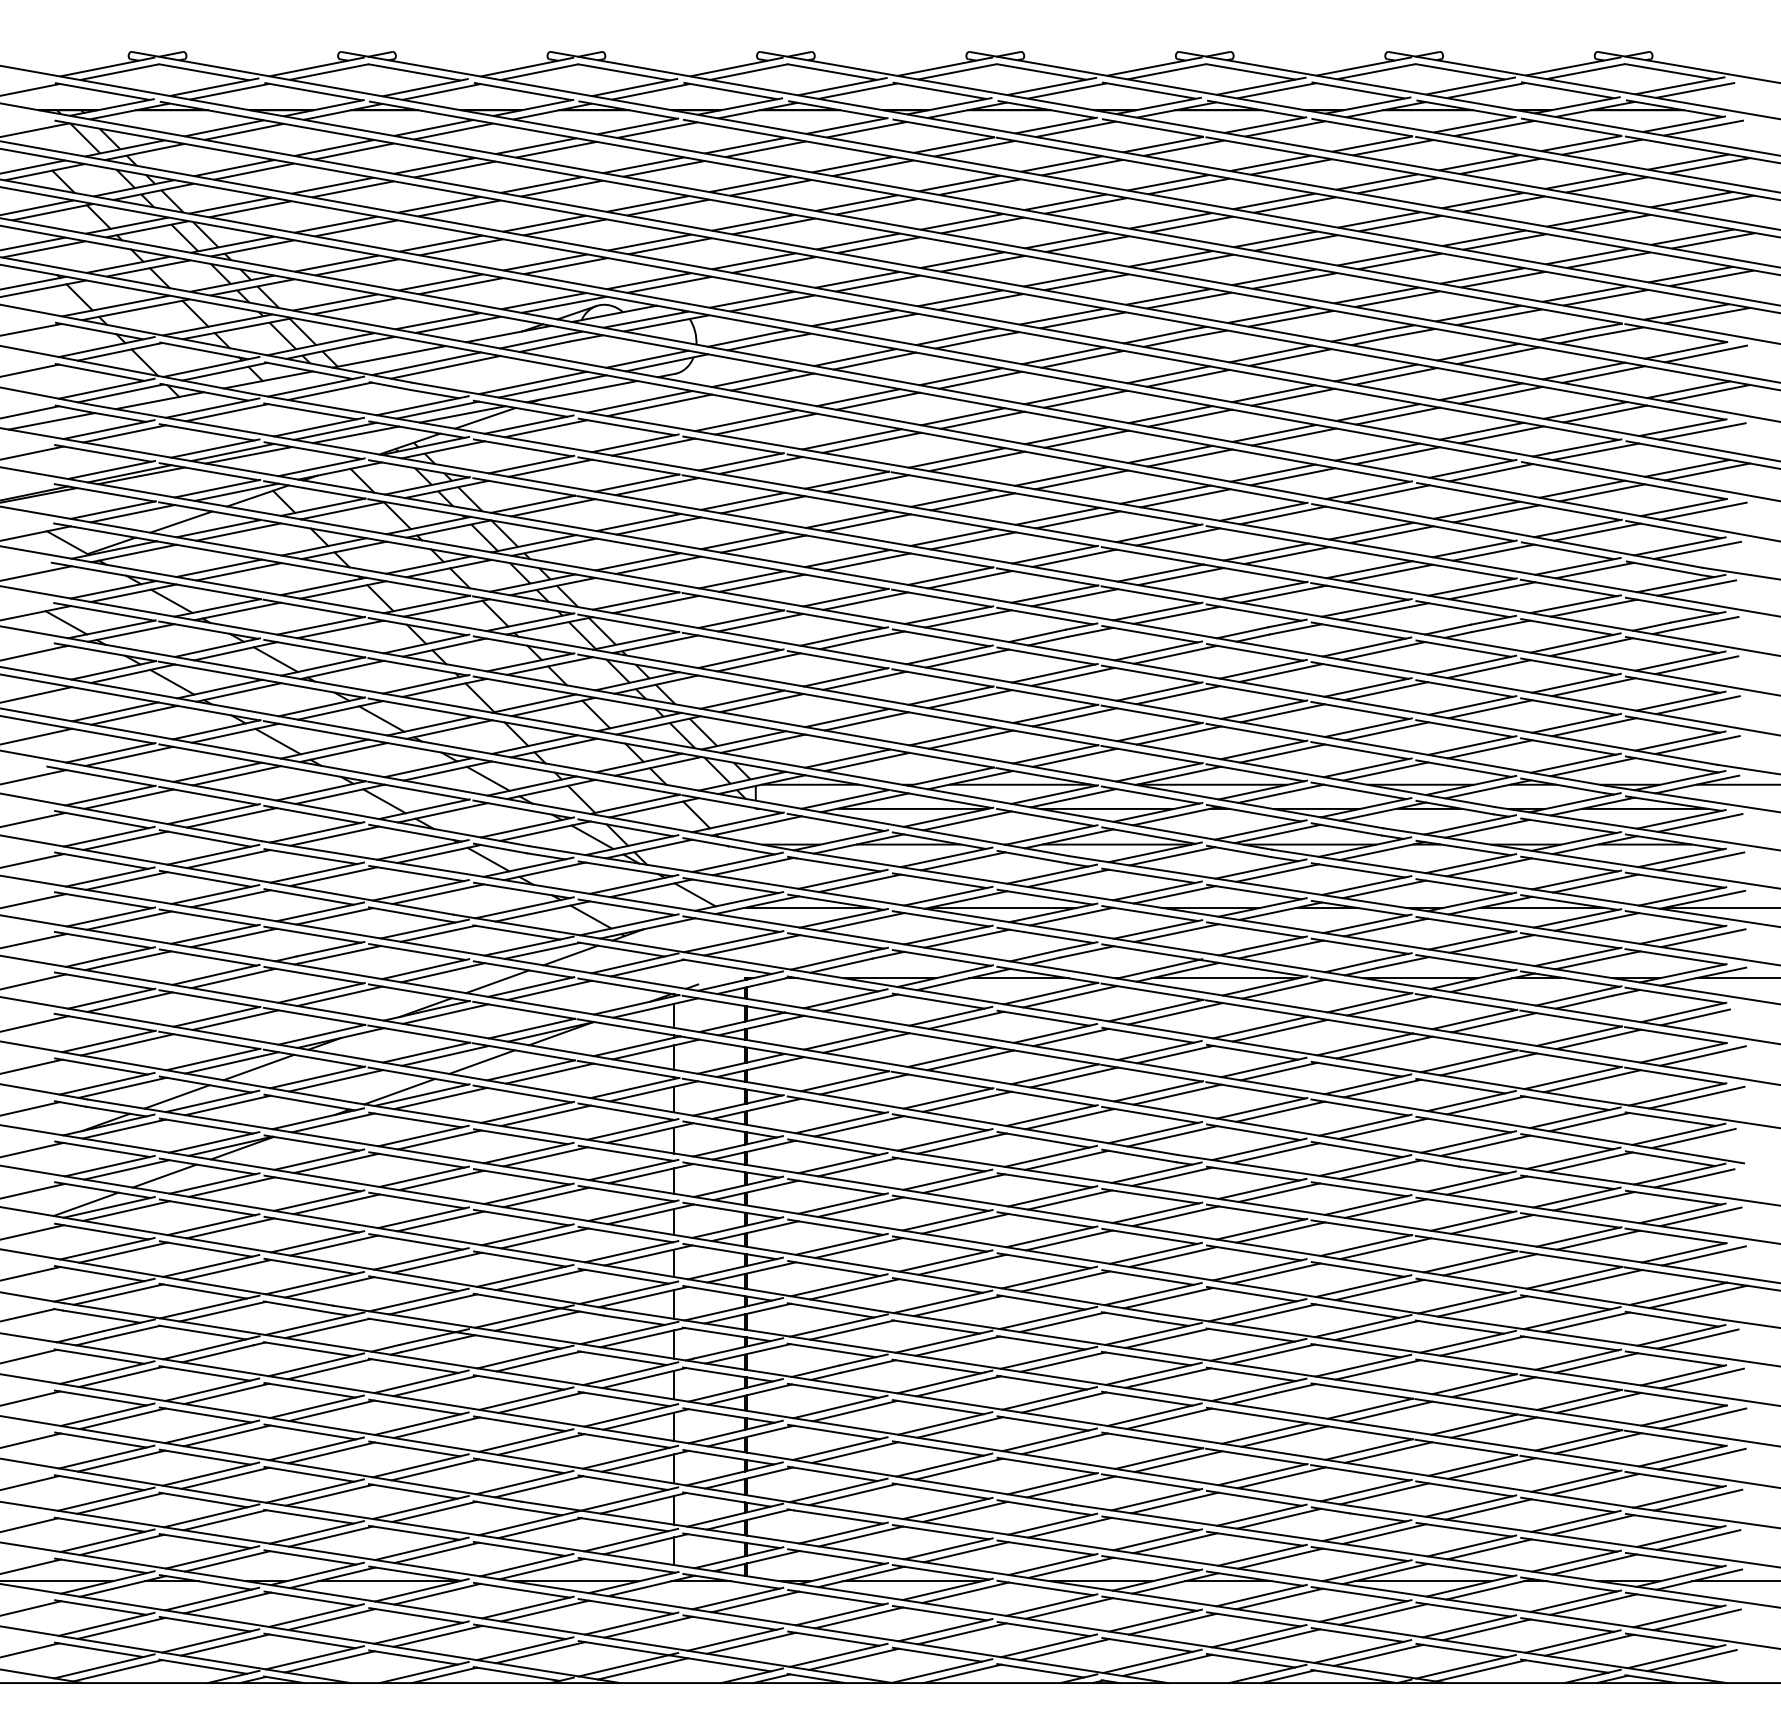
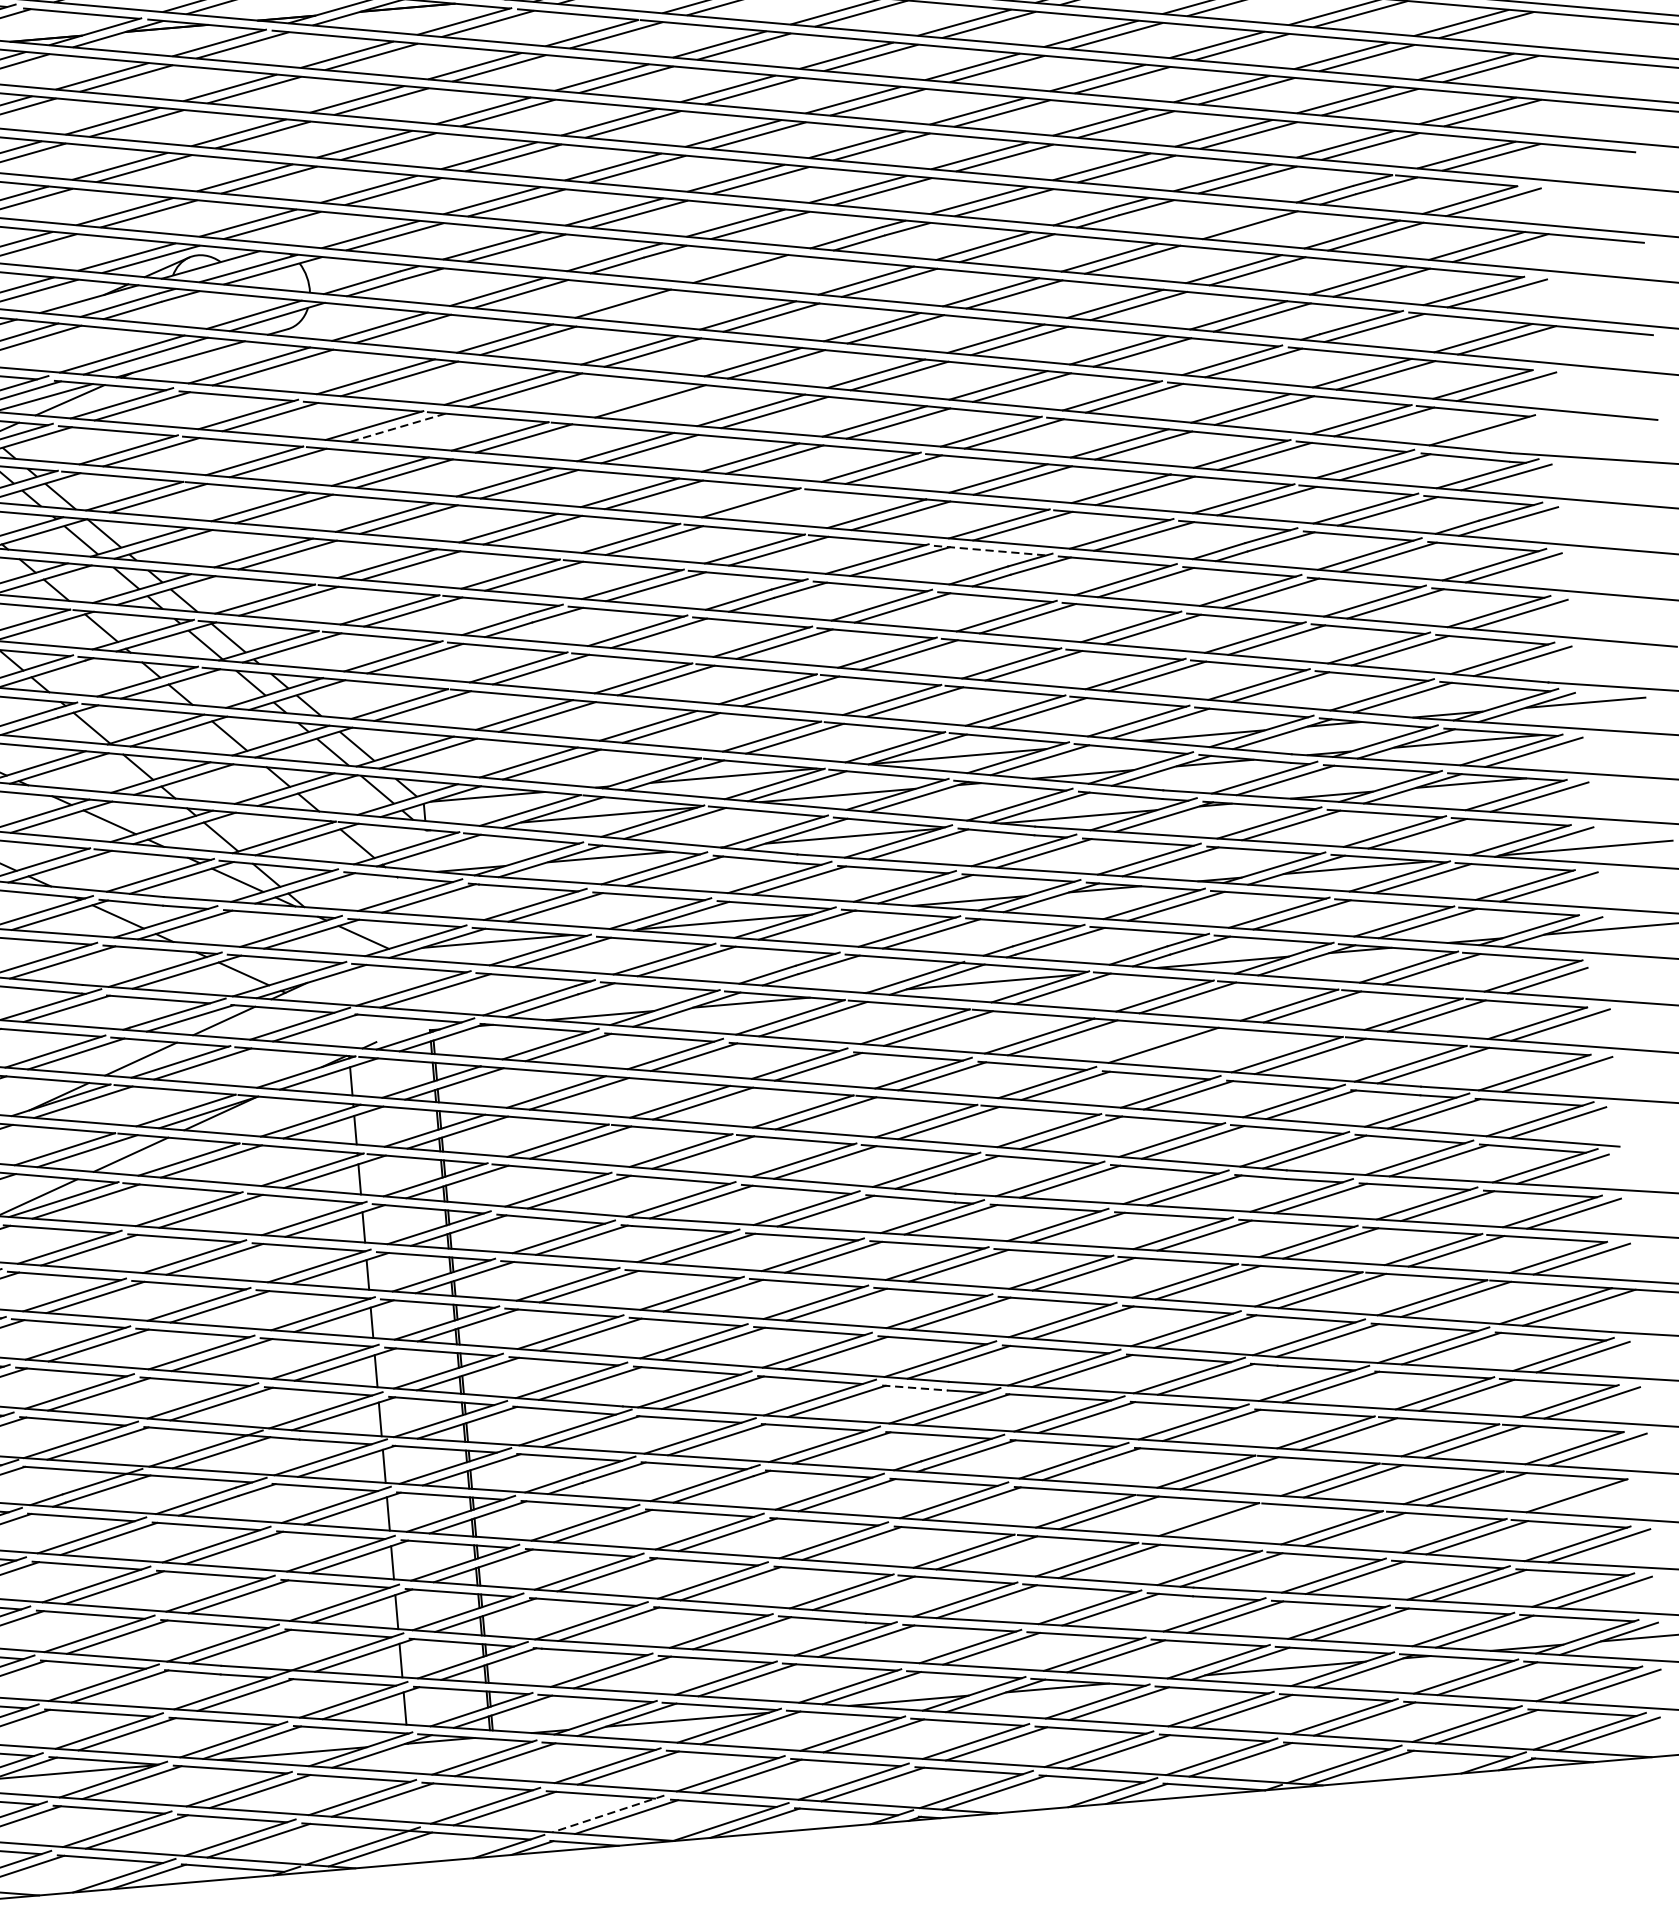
line: (1478, 351) -> (1226, 222), removed
line: (1082, 358) -> (763, 270), removed
line: (980, 379) -> (646, 305), removed
line: (957, 457) -> (627, 398), removed
line: (760, 465) -> (397, 427), solid -> dashed
line: (1697, 549) -> (1503, 432), removed
line: (1074, 557) -> (774, 504), removed
line: (1254, 612) -> (990, 550), solid -> dashed
line: (1384, 1047) -> (1186, 1047), removed
line: (1130, 1316) -> (916, 1387), solid -> dashed
line: (1388, 1452) -> (1232, 1521), removed
line: (1701, 1458) -> (1599, 1496), removed
line: (838, 1655) -> (608, 1814), solid -> dashed

